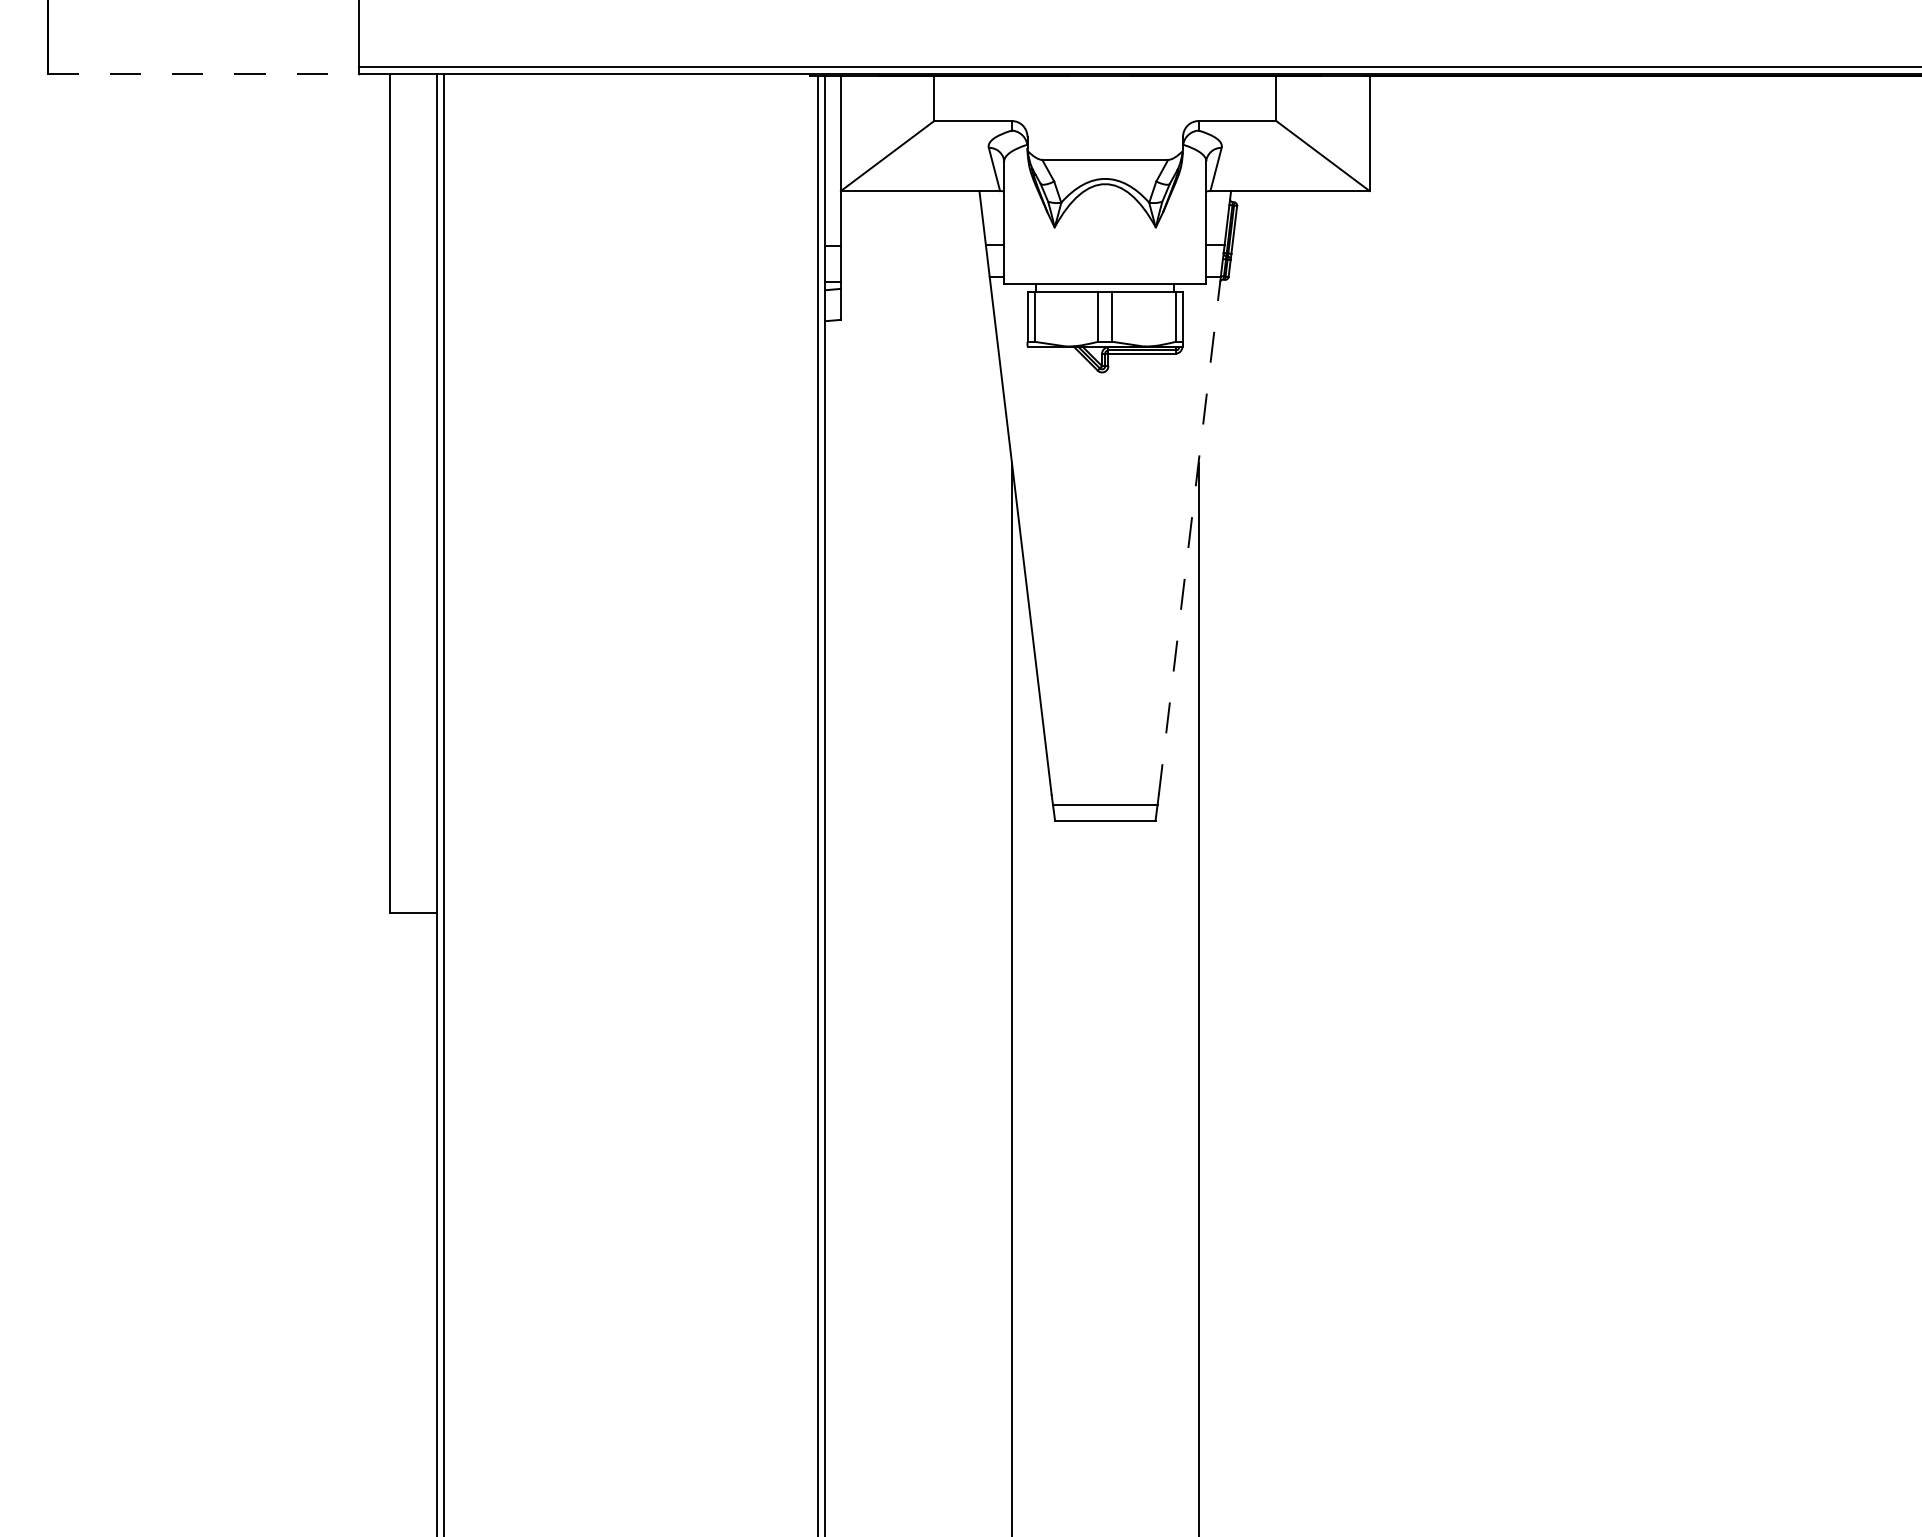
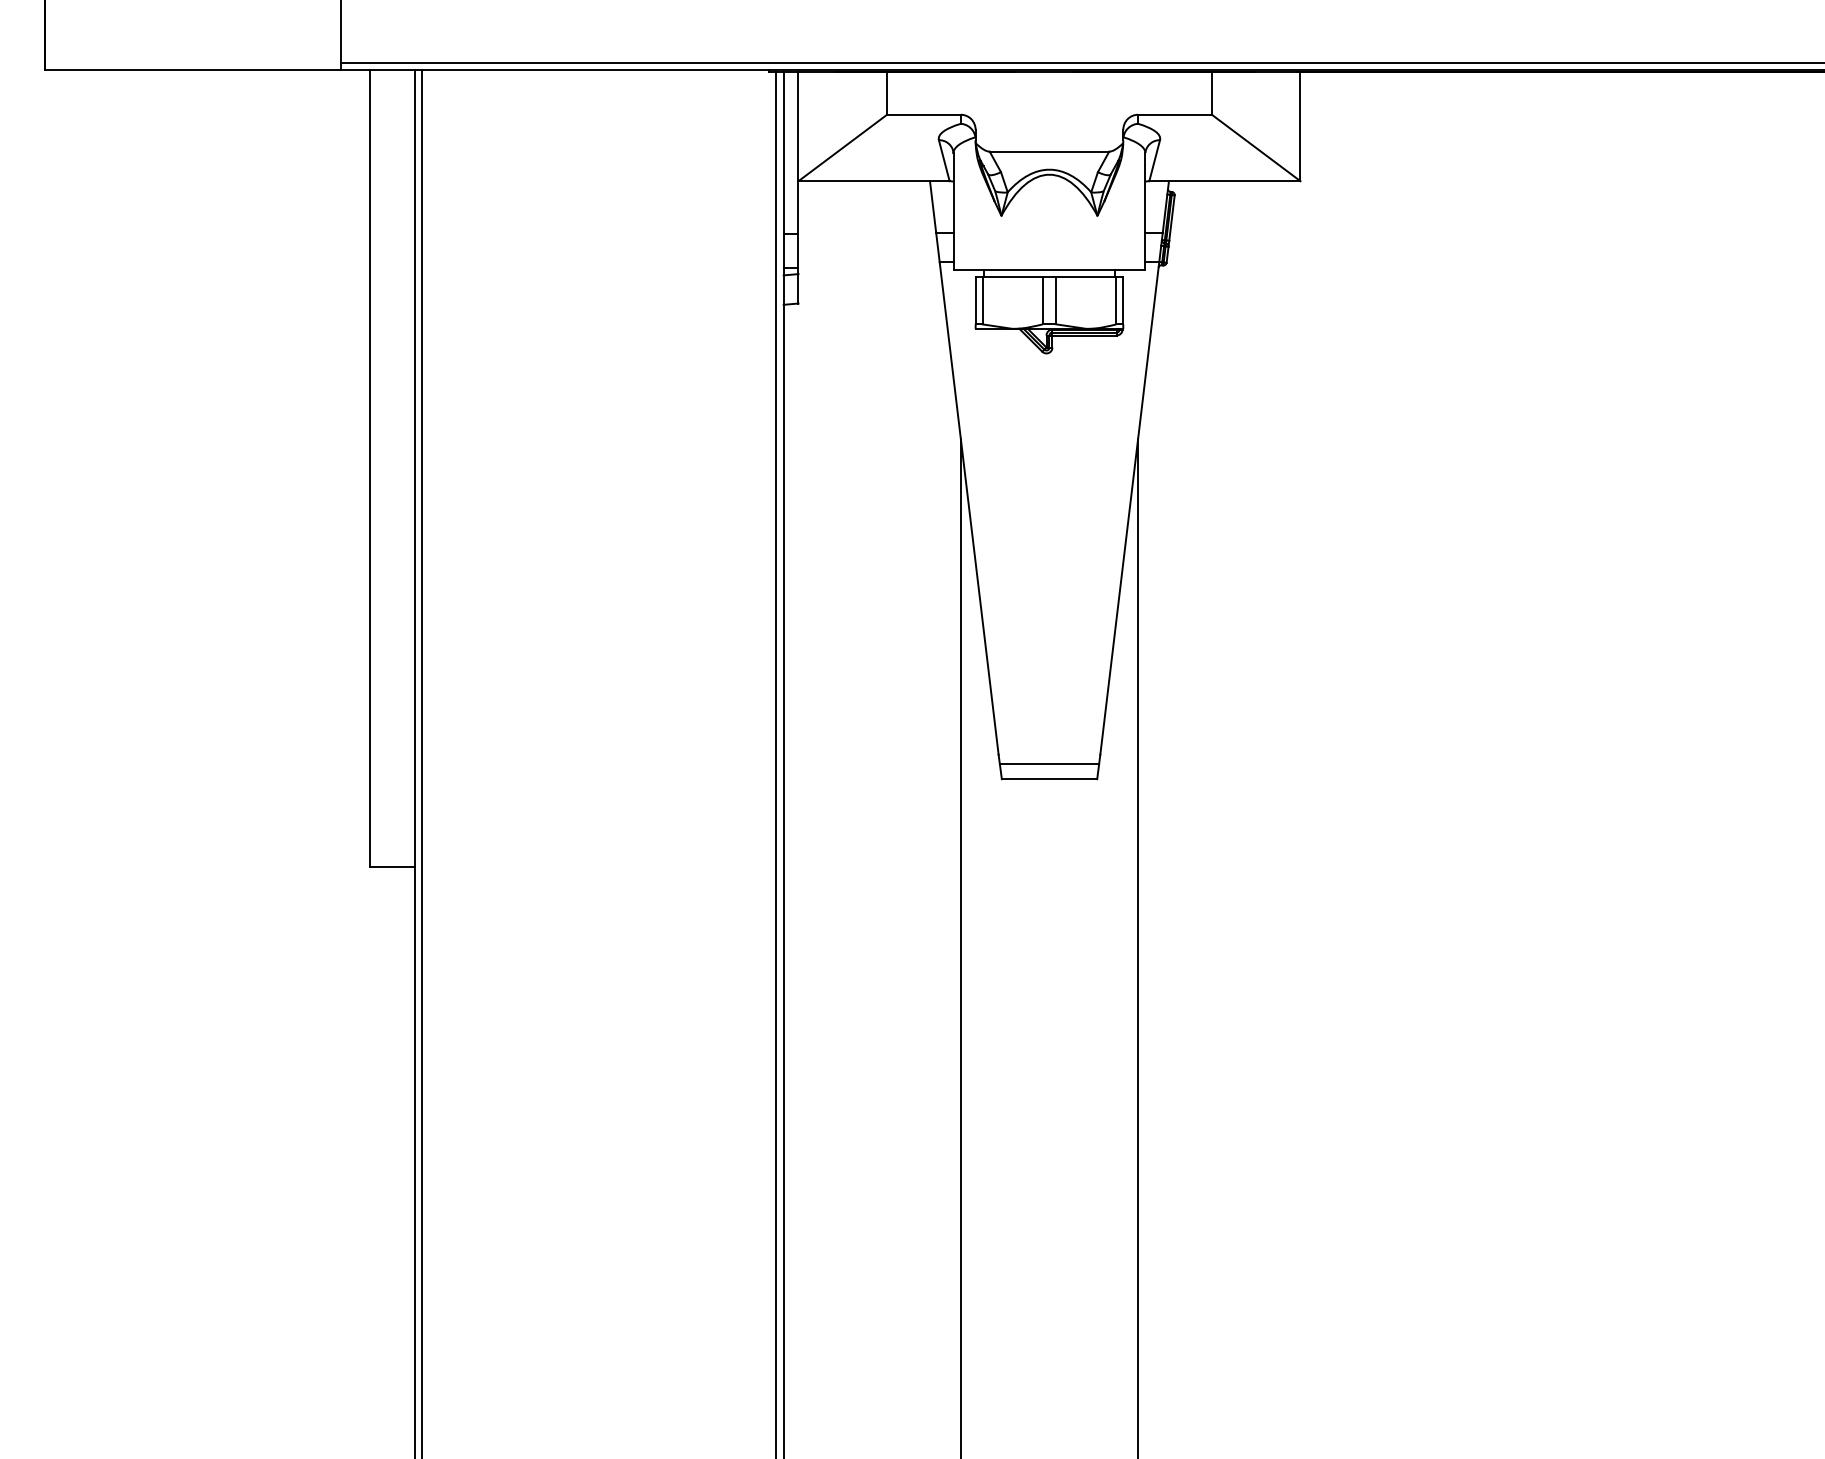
line: (203, 74) -> (193, 70), dashed -> solid
line: (1189, 535) -> (1129, 508), dashed -> solid

